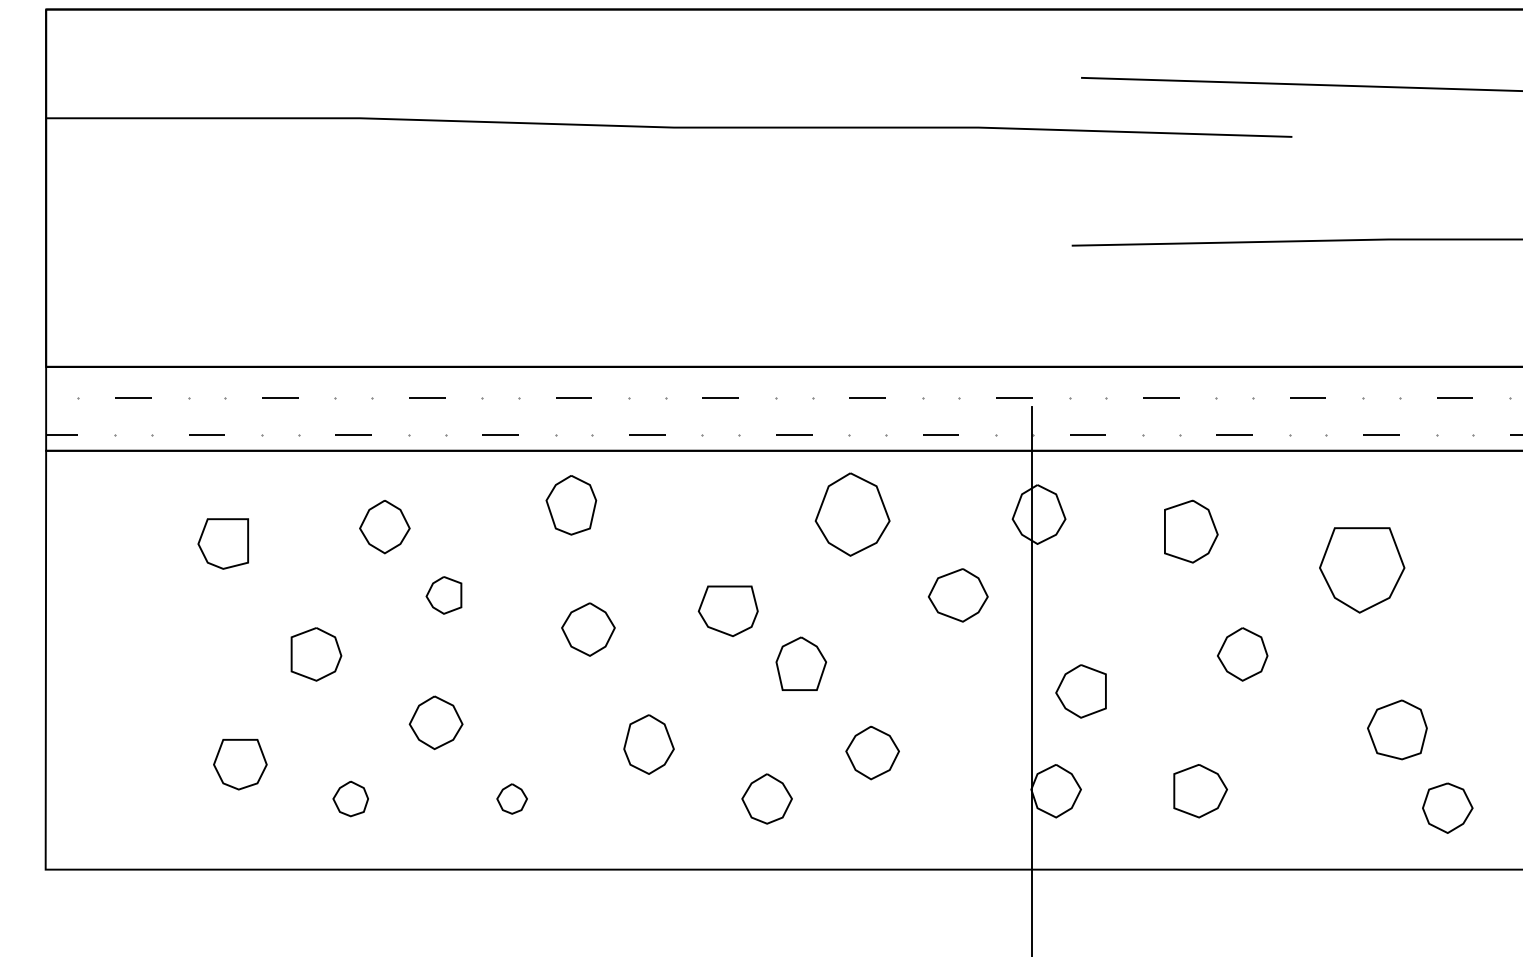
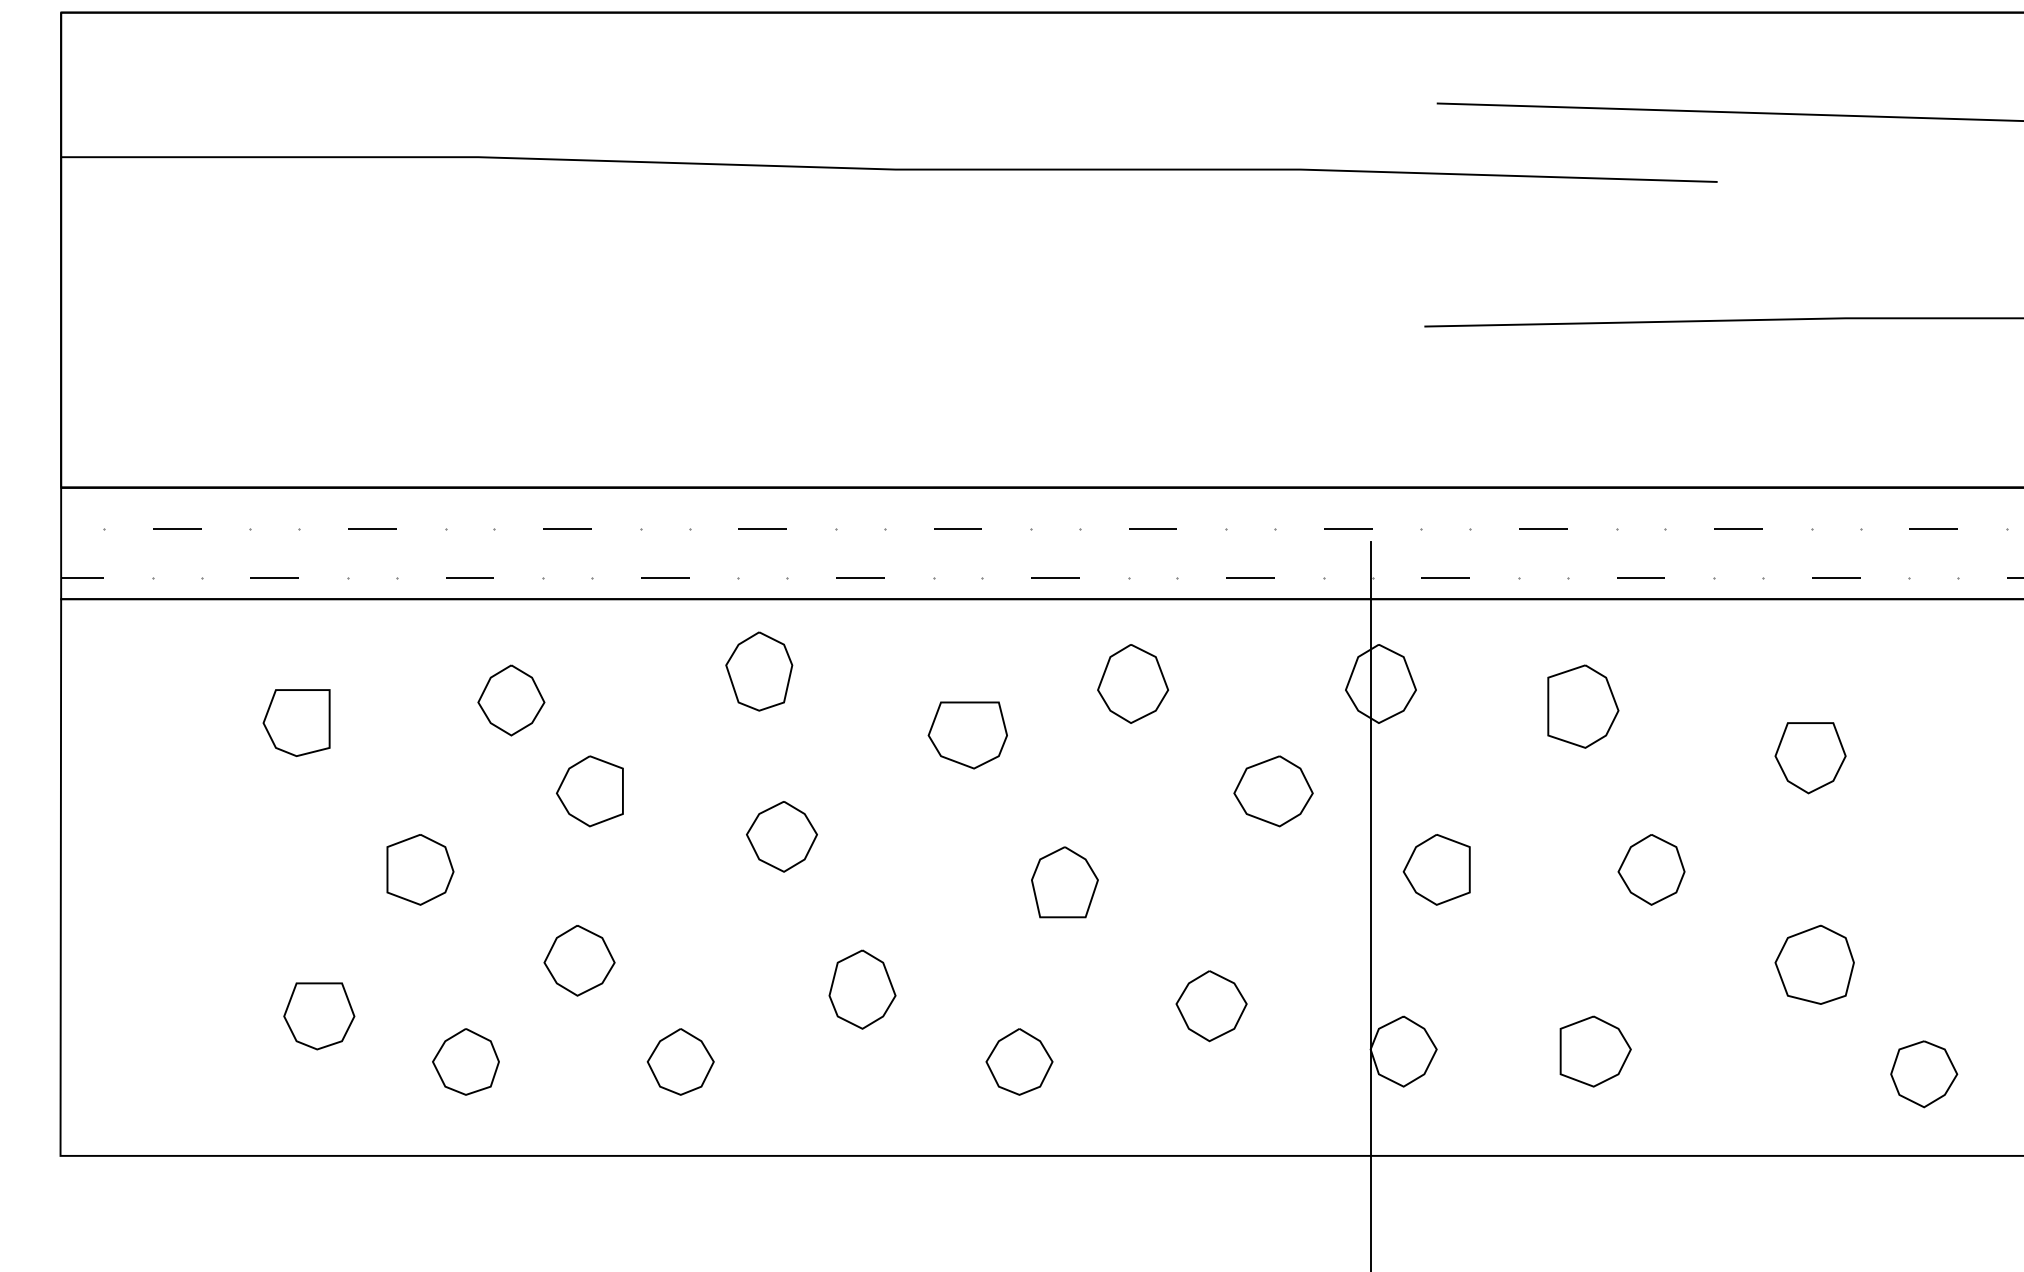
part: (852, 514) -> (1132, 683), size x0.71
part: (1362, 570) -> (1810, 758), size x0.62
part: (443, 595) -> (589, 791), size x1.43
part: (727, 610) -> (966, 734), moved
part: (1080, 691) -> (1436, 869), moved
part: (1397, 729) -> (1814, 964), moved
part: (872, 752) -> (1211, 1005), moved
part: (350, 798) -> (465, 1061), size x1.43
part: (511, 798) -> (679, 1061), size x1.67

